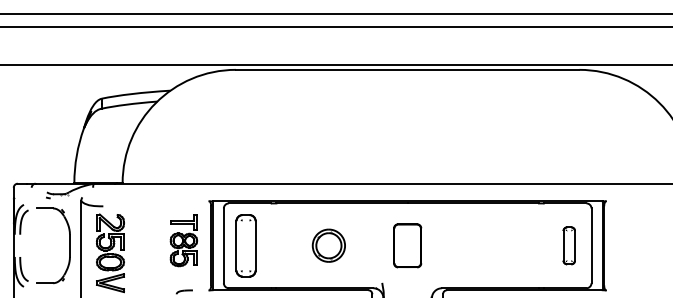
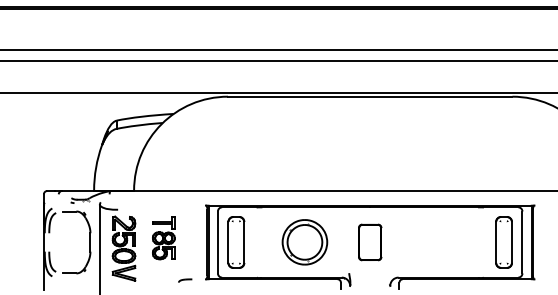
part: (183, 241) -> (163, 238), moved
part: (328, 245) -> (304, 242), size x1.67
part: (568, 245) -> (503, 242), size x1.67

